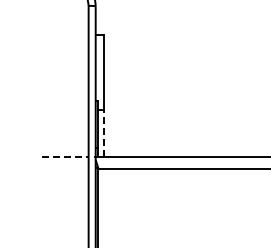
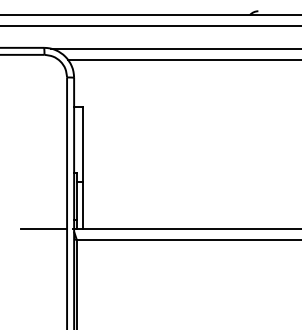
line: (104, 132) -> (82, 204), dashed -> solid
line: (66, 156) -> (44, 228), dashed -> solid

